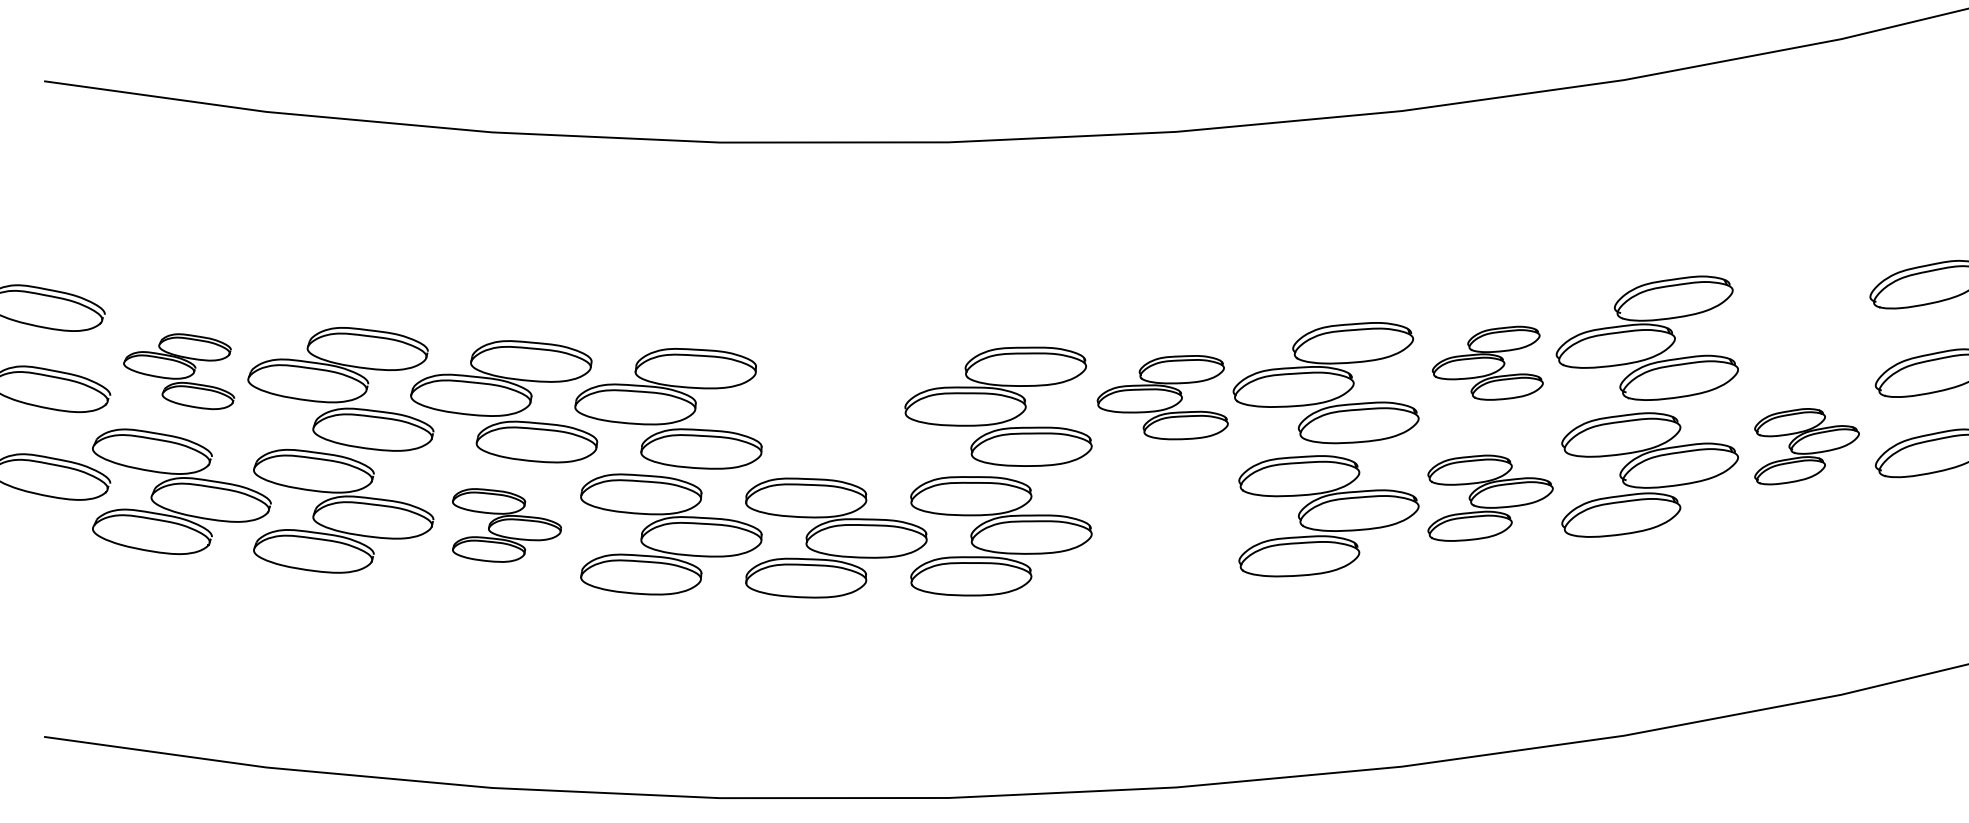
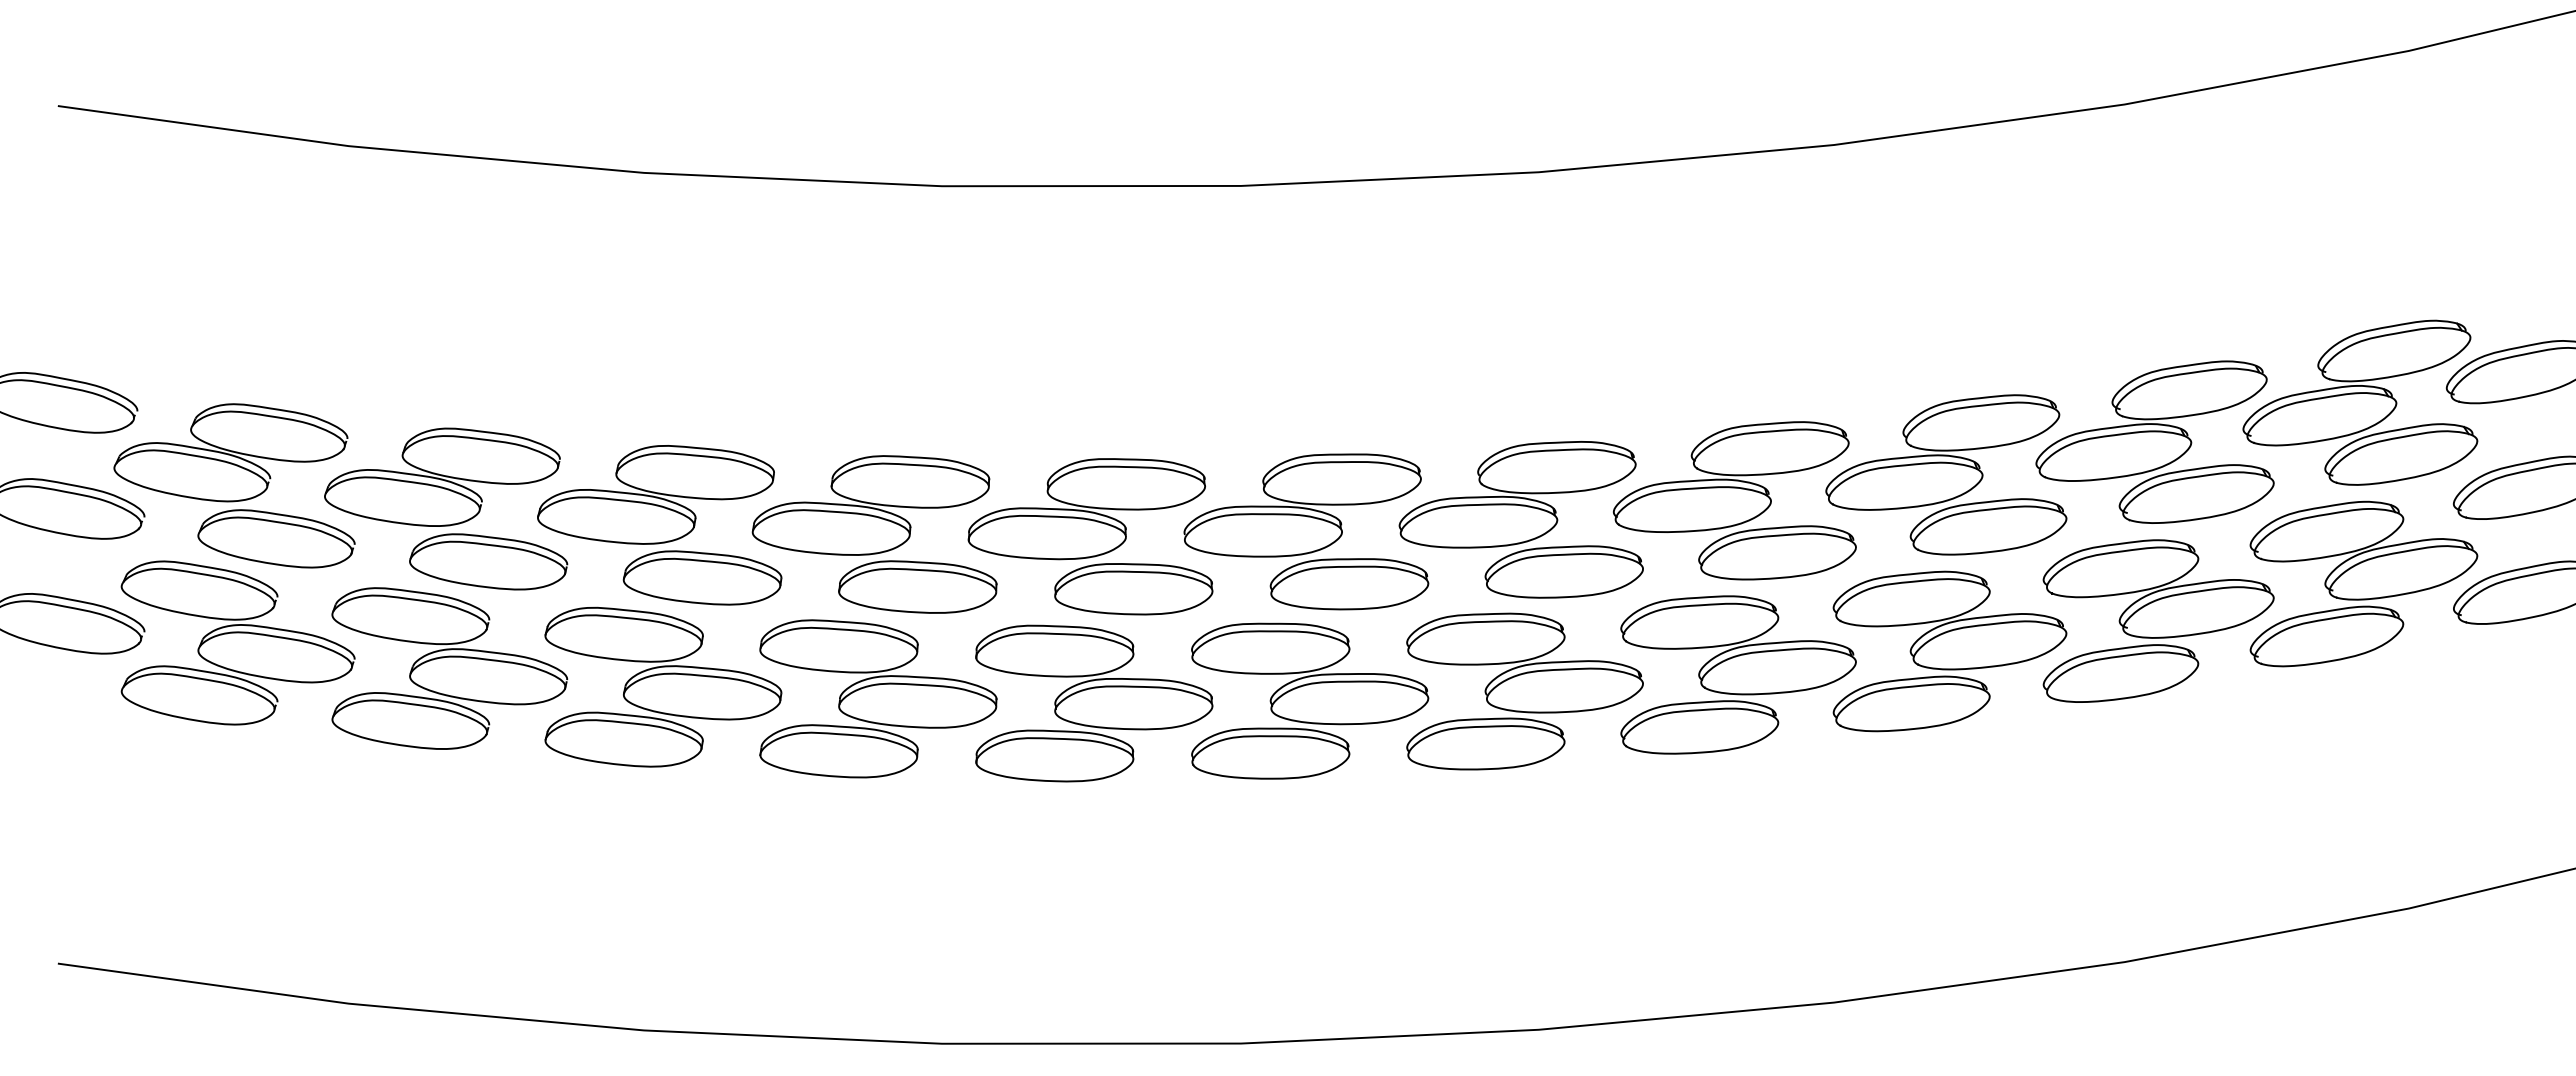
part: (1804, 307) -> (2360, 402), added
part: (1487, 362) -> (1946, 474), size x1.67
part: (179, 371) -> (234, 485), size x1.67
part: (1162, 397) -> (1520, 519), size x1.43
part: (833, 410) -> (1090, 536), added
part: (1806, 446) -> (2363, 583), size x1.67
part: (1490, 498) -> (1949, 651), size x1.43
part: (507, 525) -> (663, 686), size x1.67
part: (1165, 528) -> (1524, 691), added

